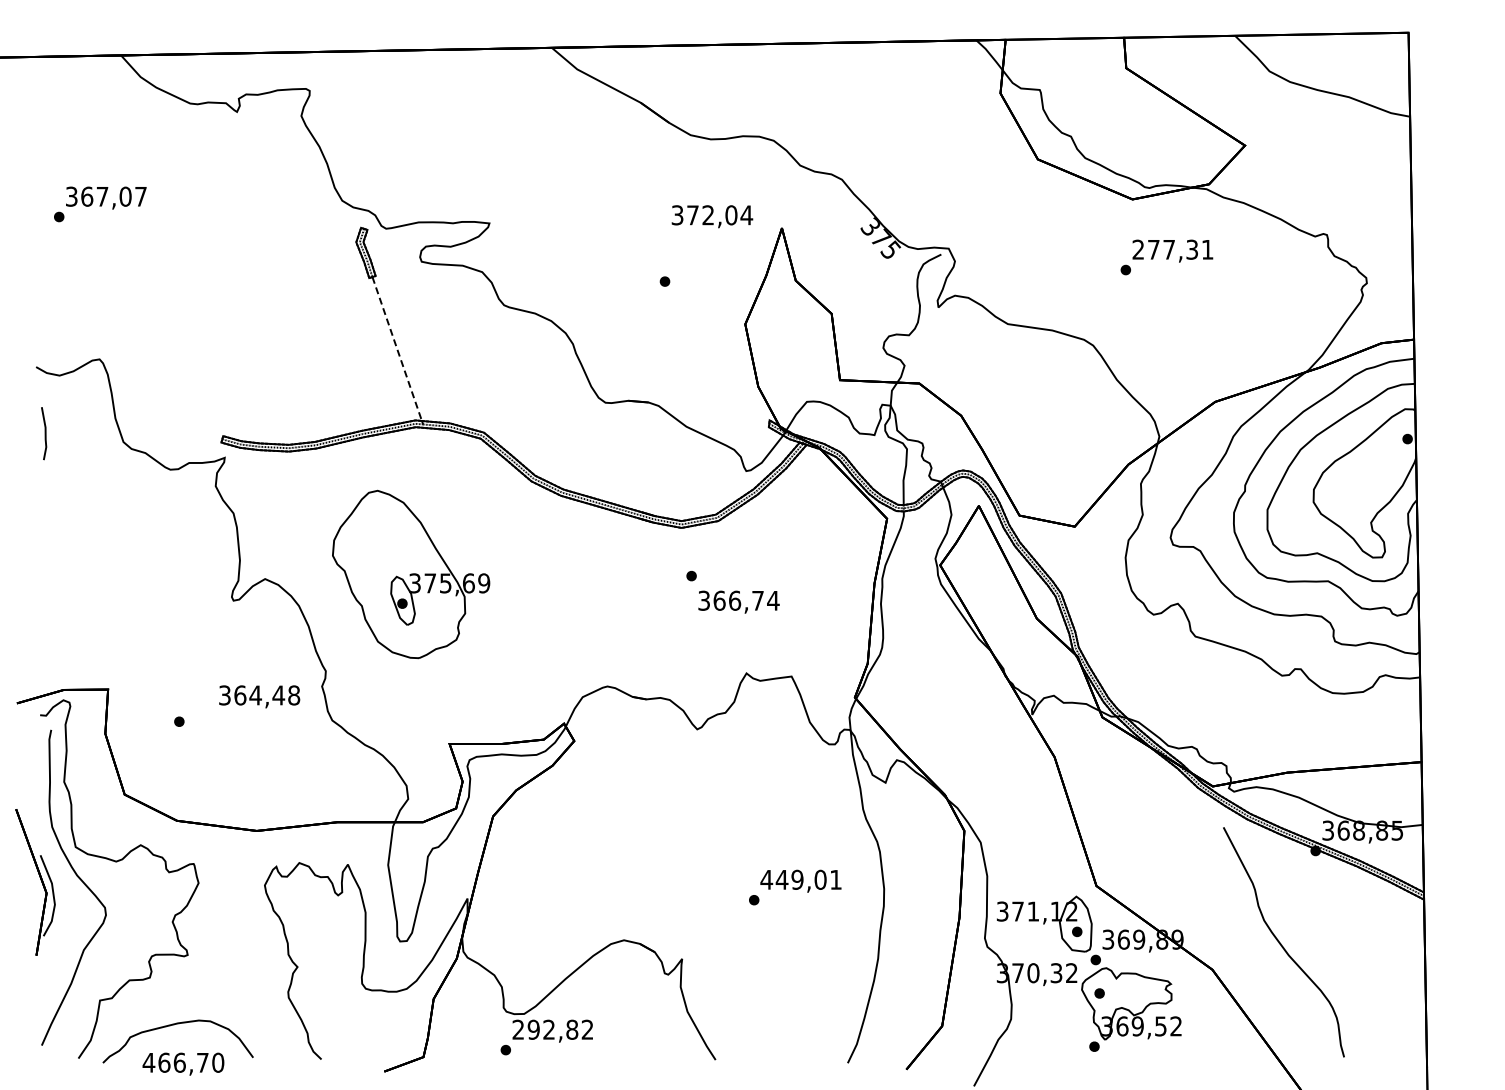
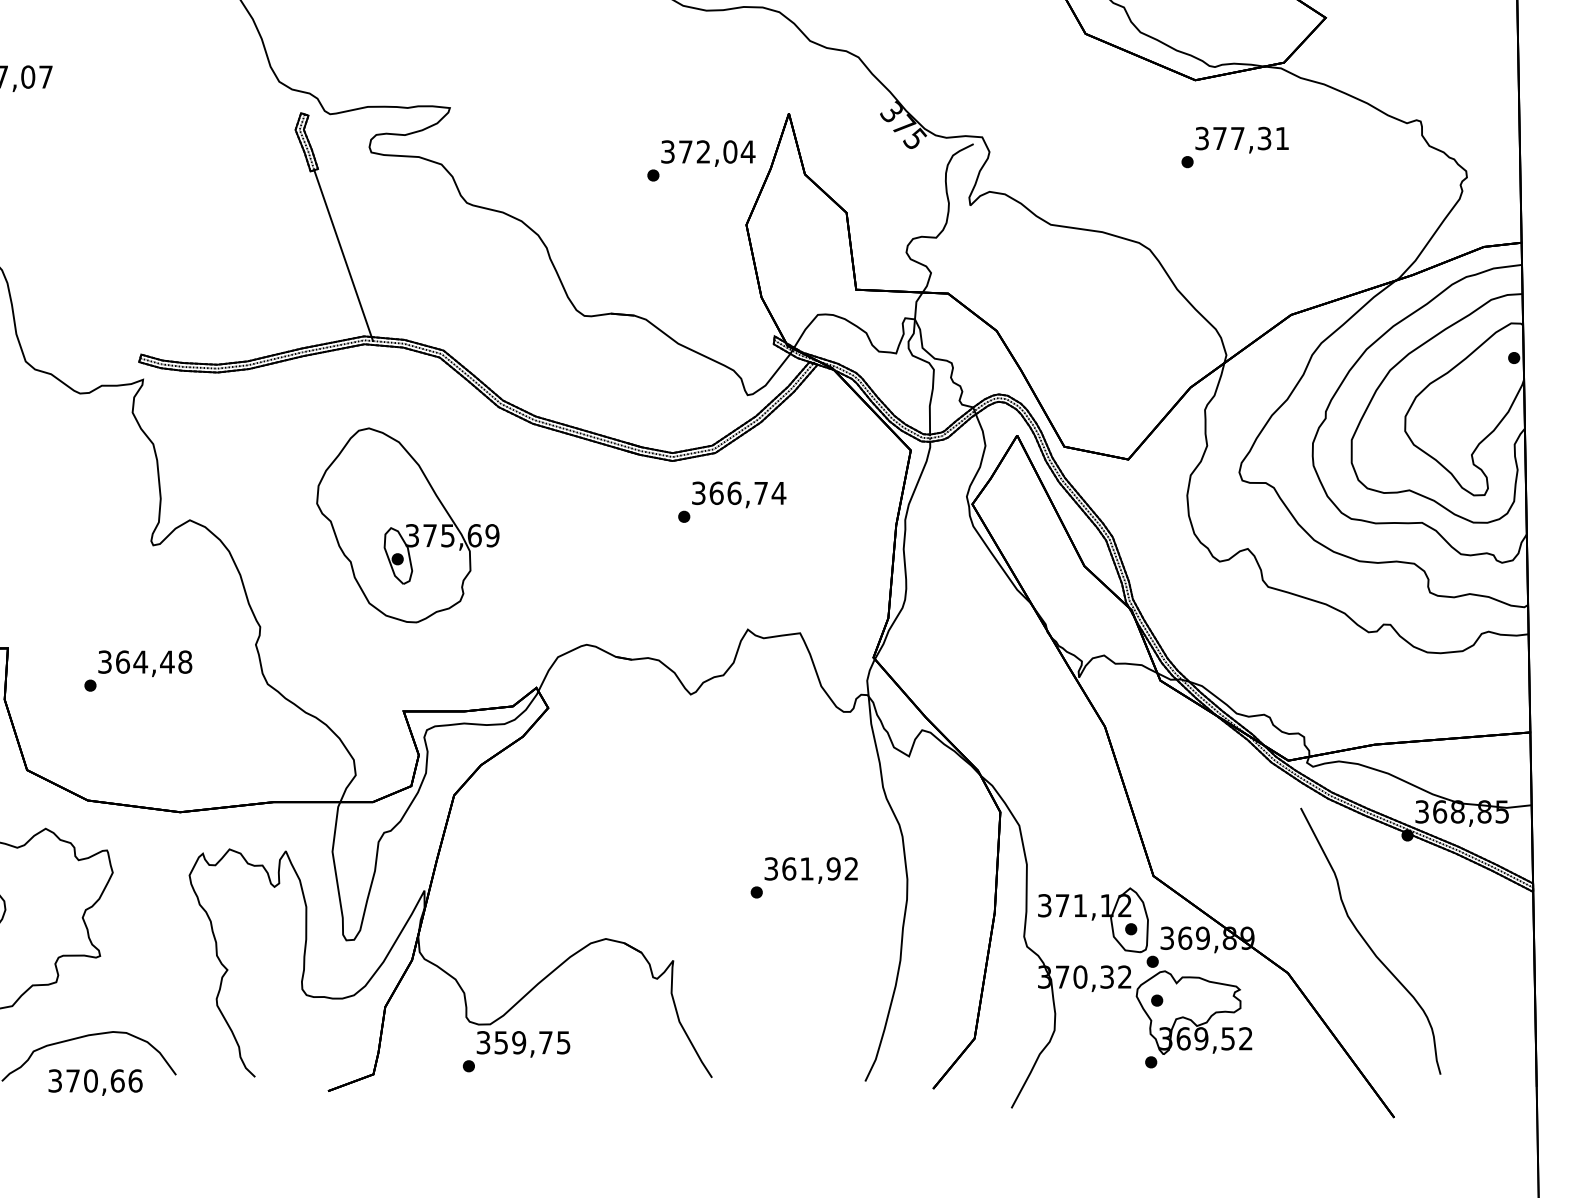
text: (712, 216) -> (708, 153), moved
text: (1138, 249) -> (1202, 138), 277,31 -> 377,31
line: (397, 349) -> (343, 254), dashed -> solid
part: (411, 574) -> (408, 525), moved
text: (738, 601) -> (738, 494), moved
text: (259, 696) -> (145, 663), moved
text: (800, 879) -> (810, 868), 449,01 -> 361,92
text: (552, 1029) -> (522, 1042), 292,82 -> 359,75
text: (183, 1062) -> (95, 1080), 466,70 -> 370,66

